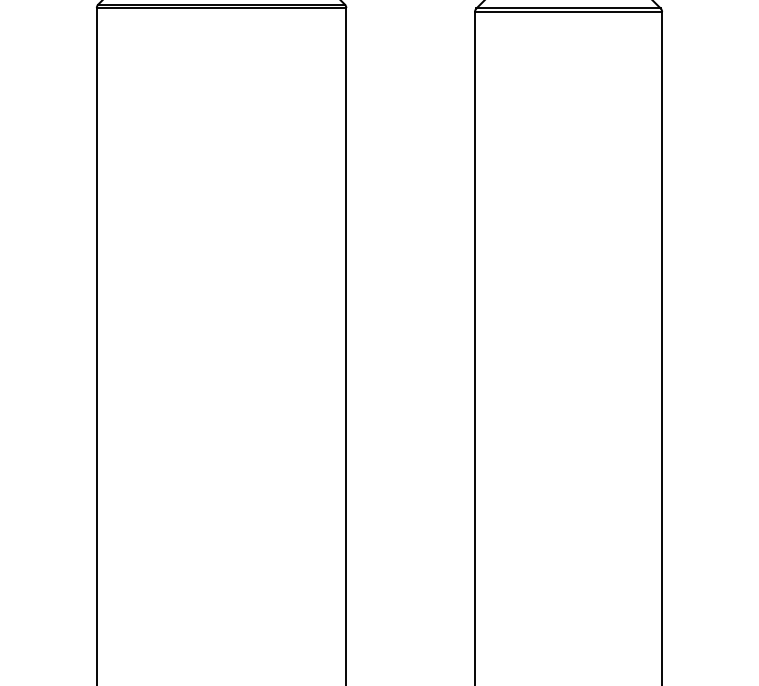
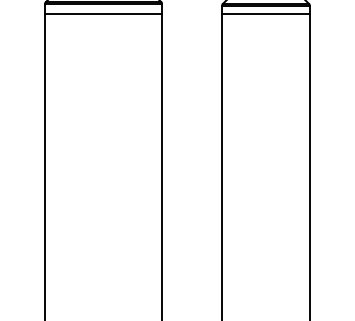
line: (221, 28) -> (103, 13), added
line: (567, 28) -> (265, 13), added

